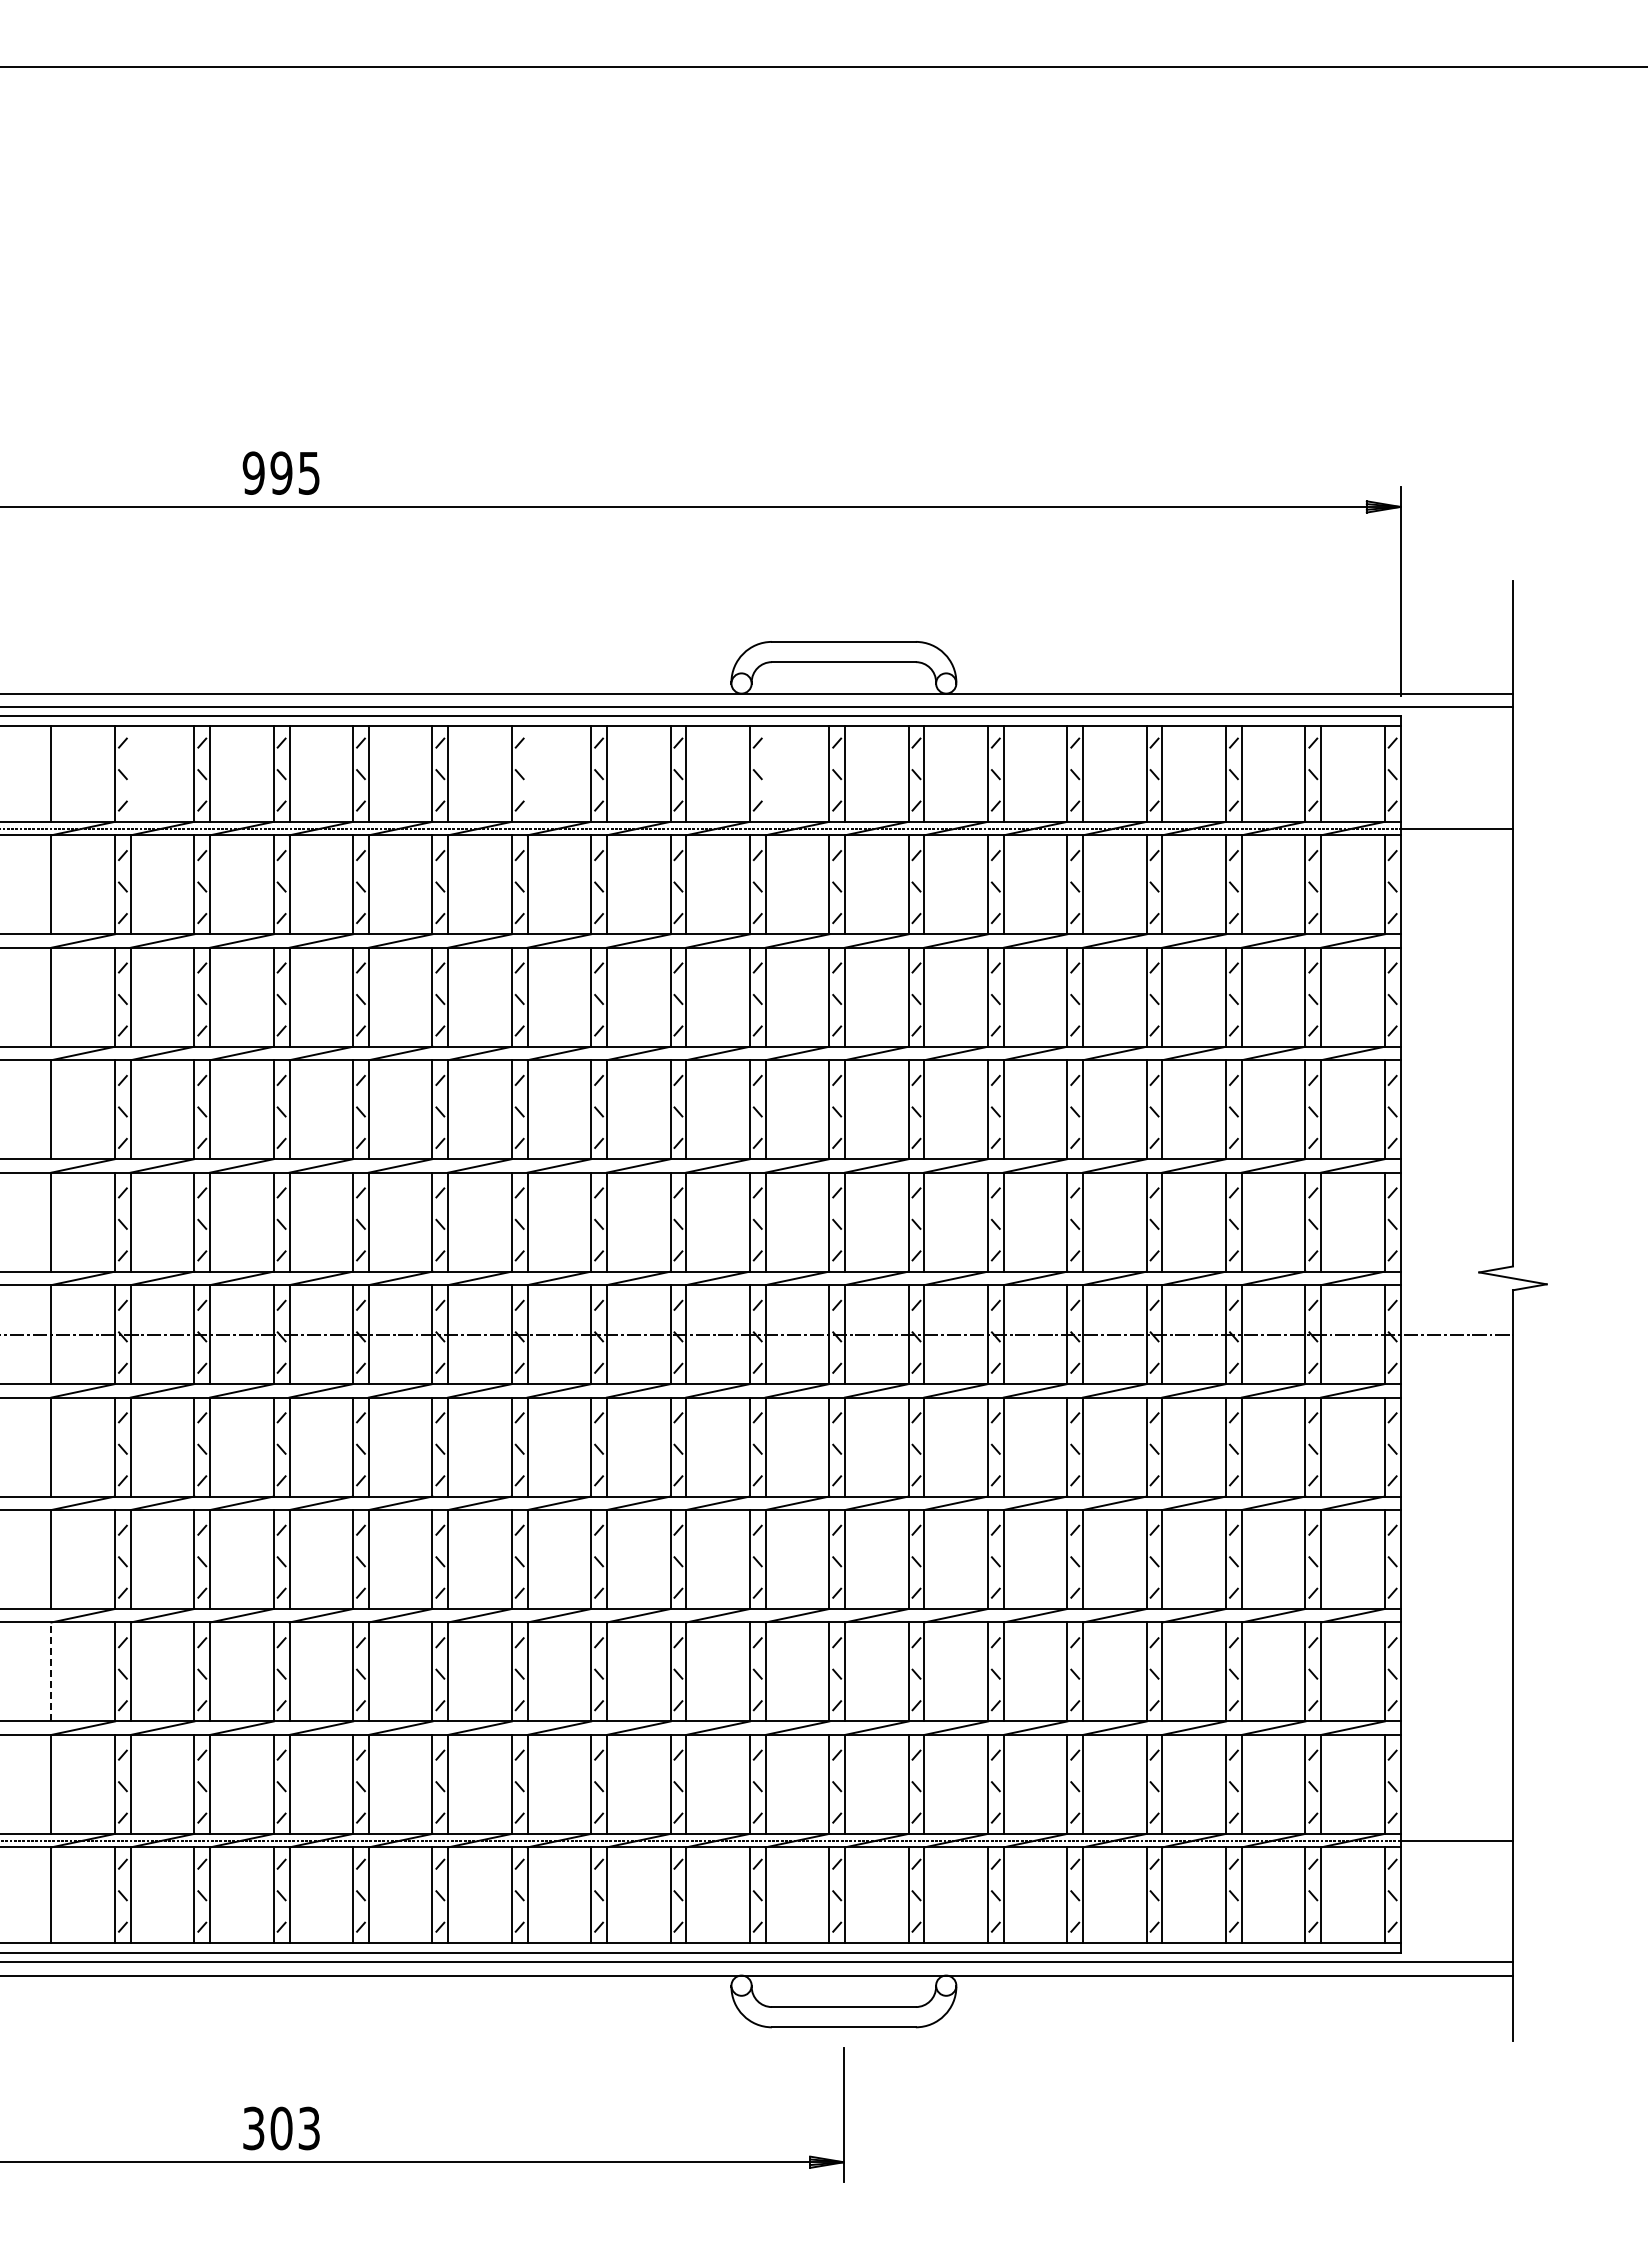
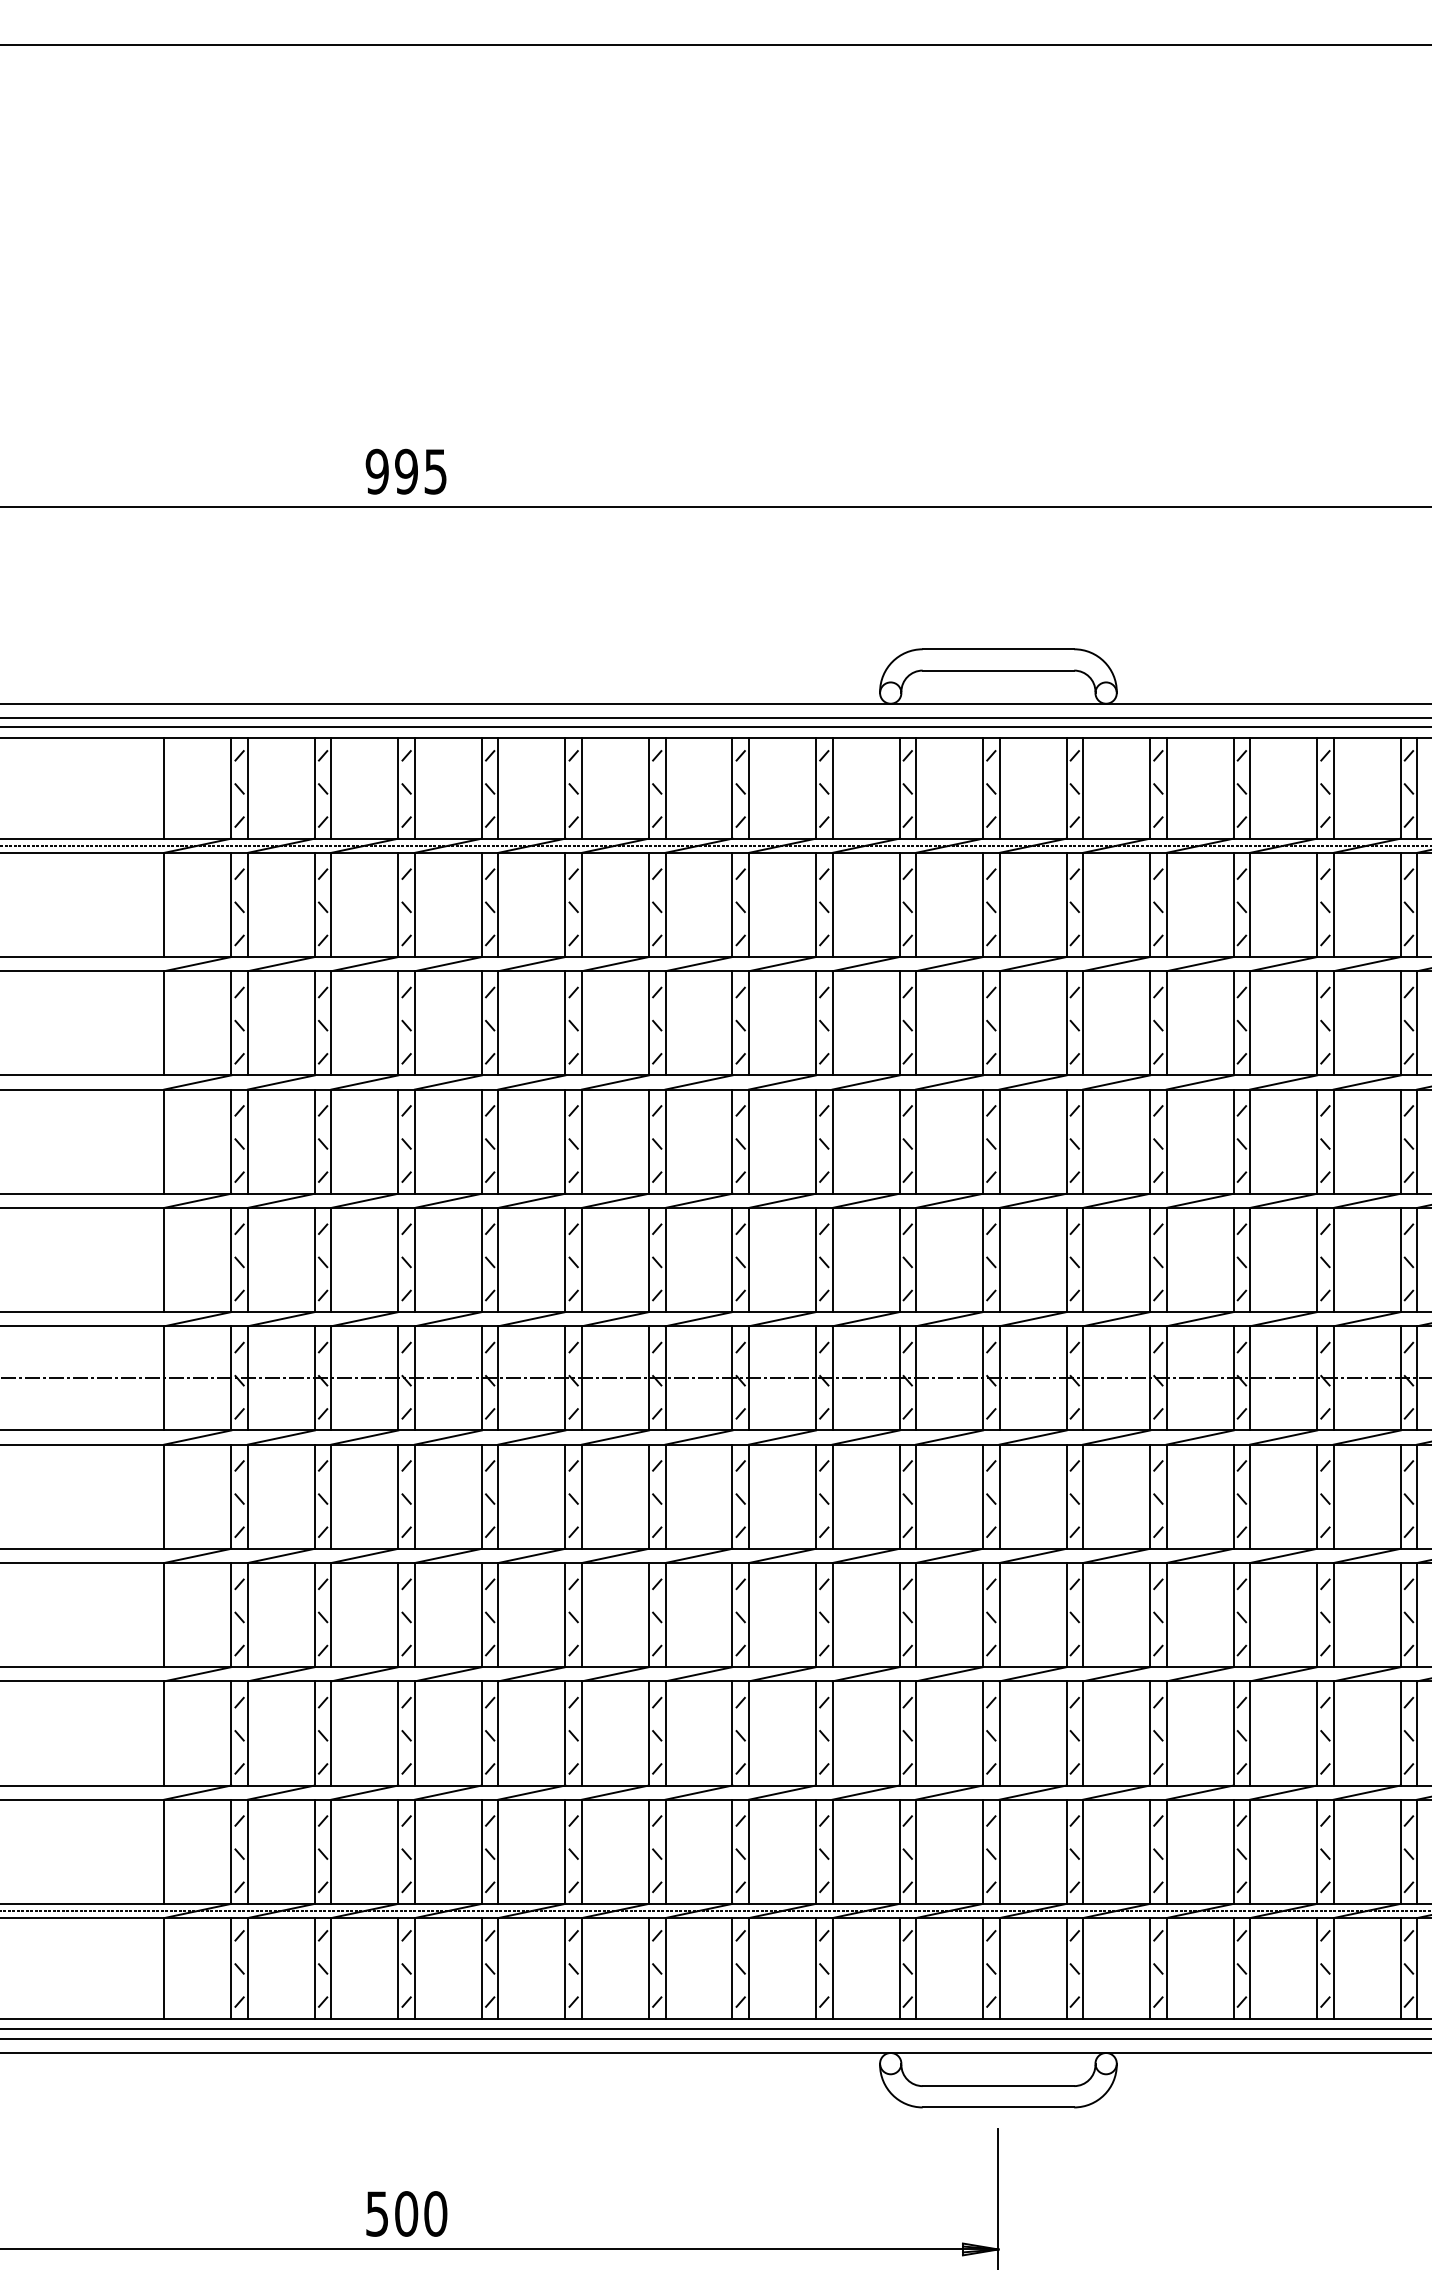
line: (130, 773) -> (247, 787), added
line: (527, 773) -> (665, 787), added
line: (765, 773) -> (915, 787), added
line: (51, 1671) -> (164, 1732), dashed -> solid
text: (281, 2128) -> (406, 2213), 303 -> 500

